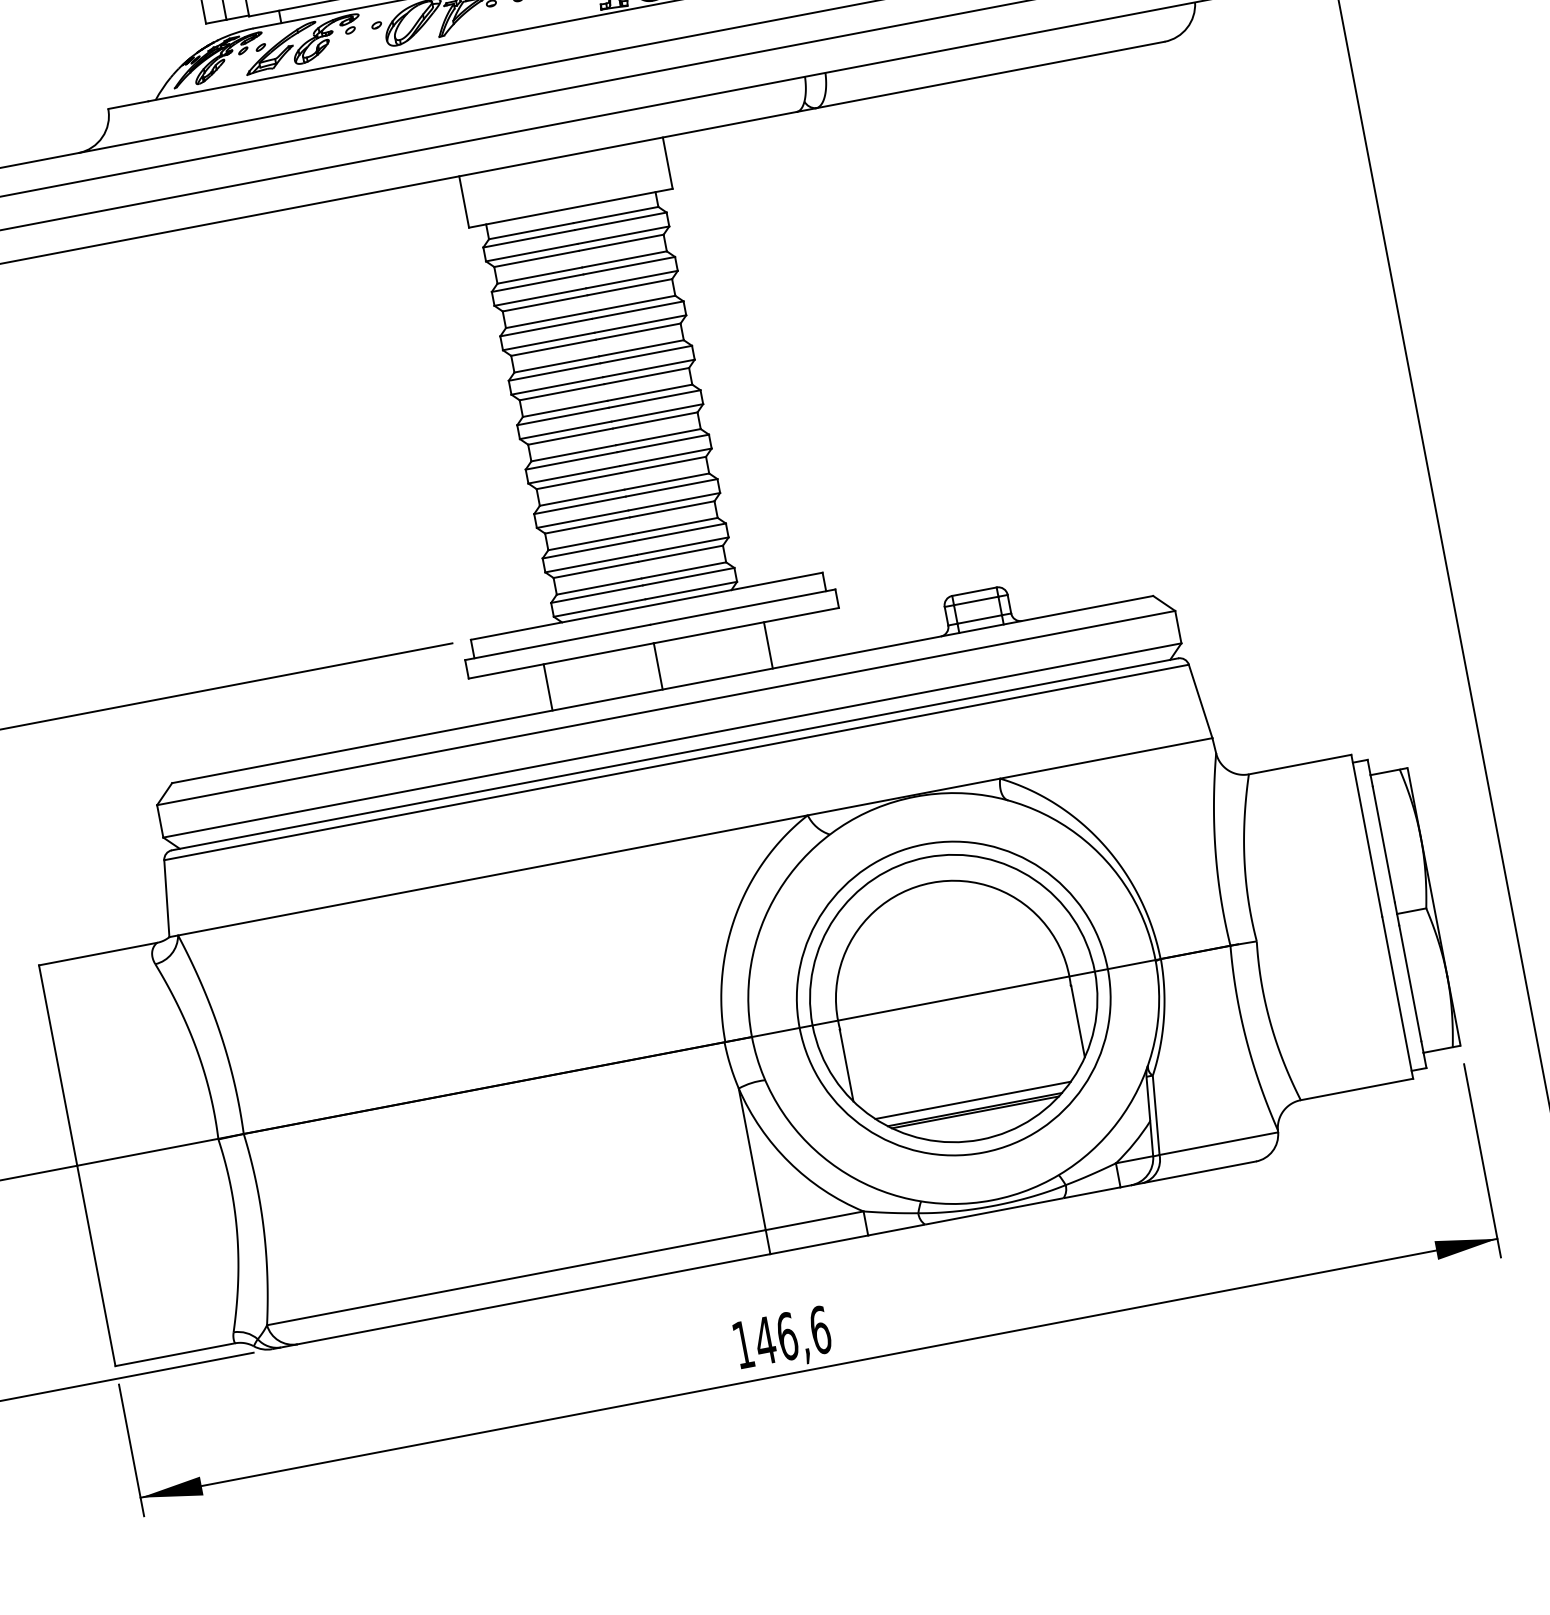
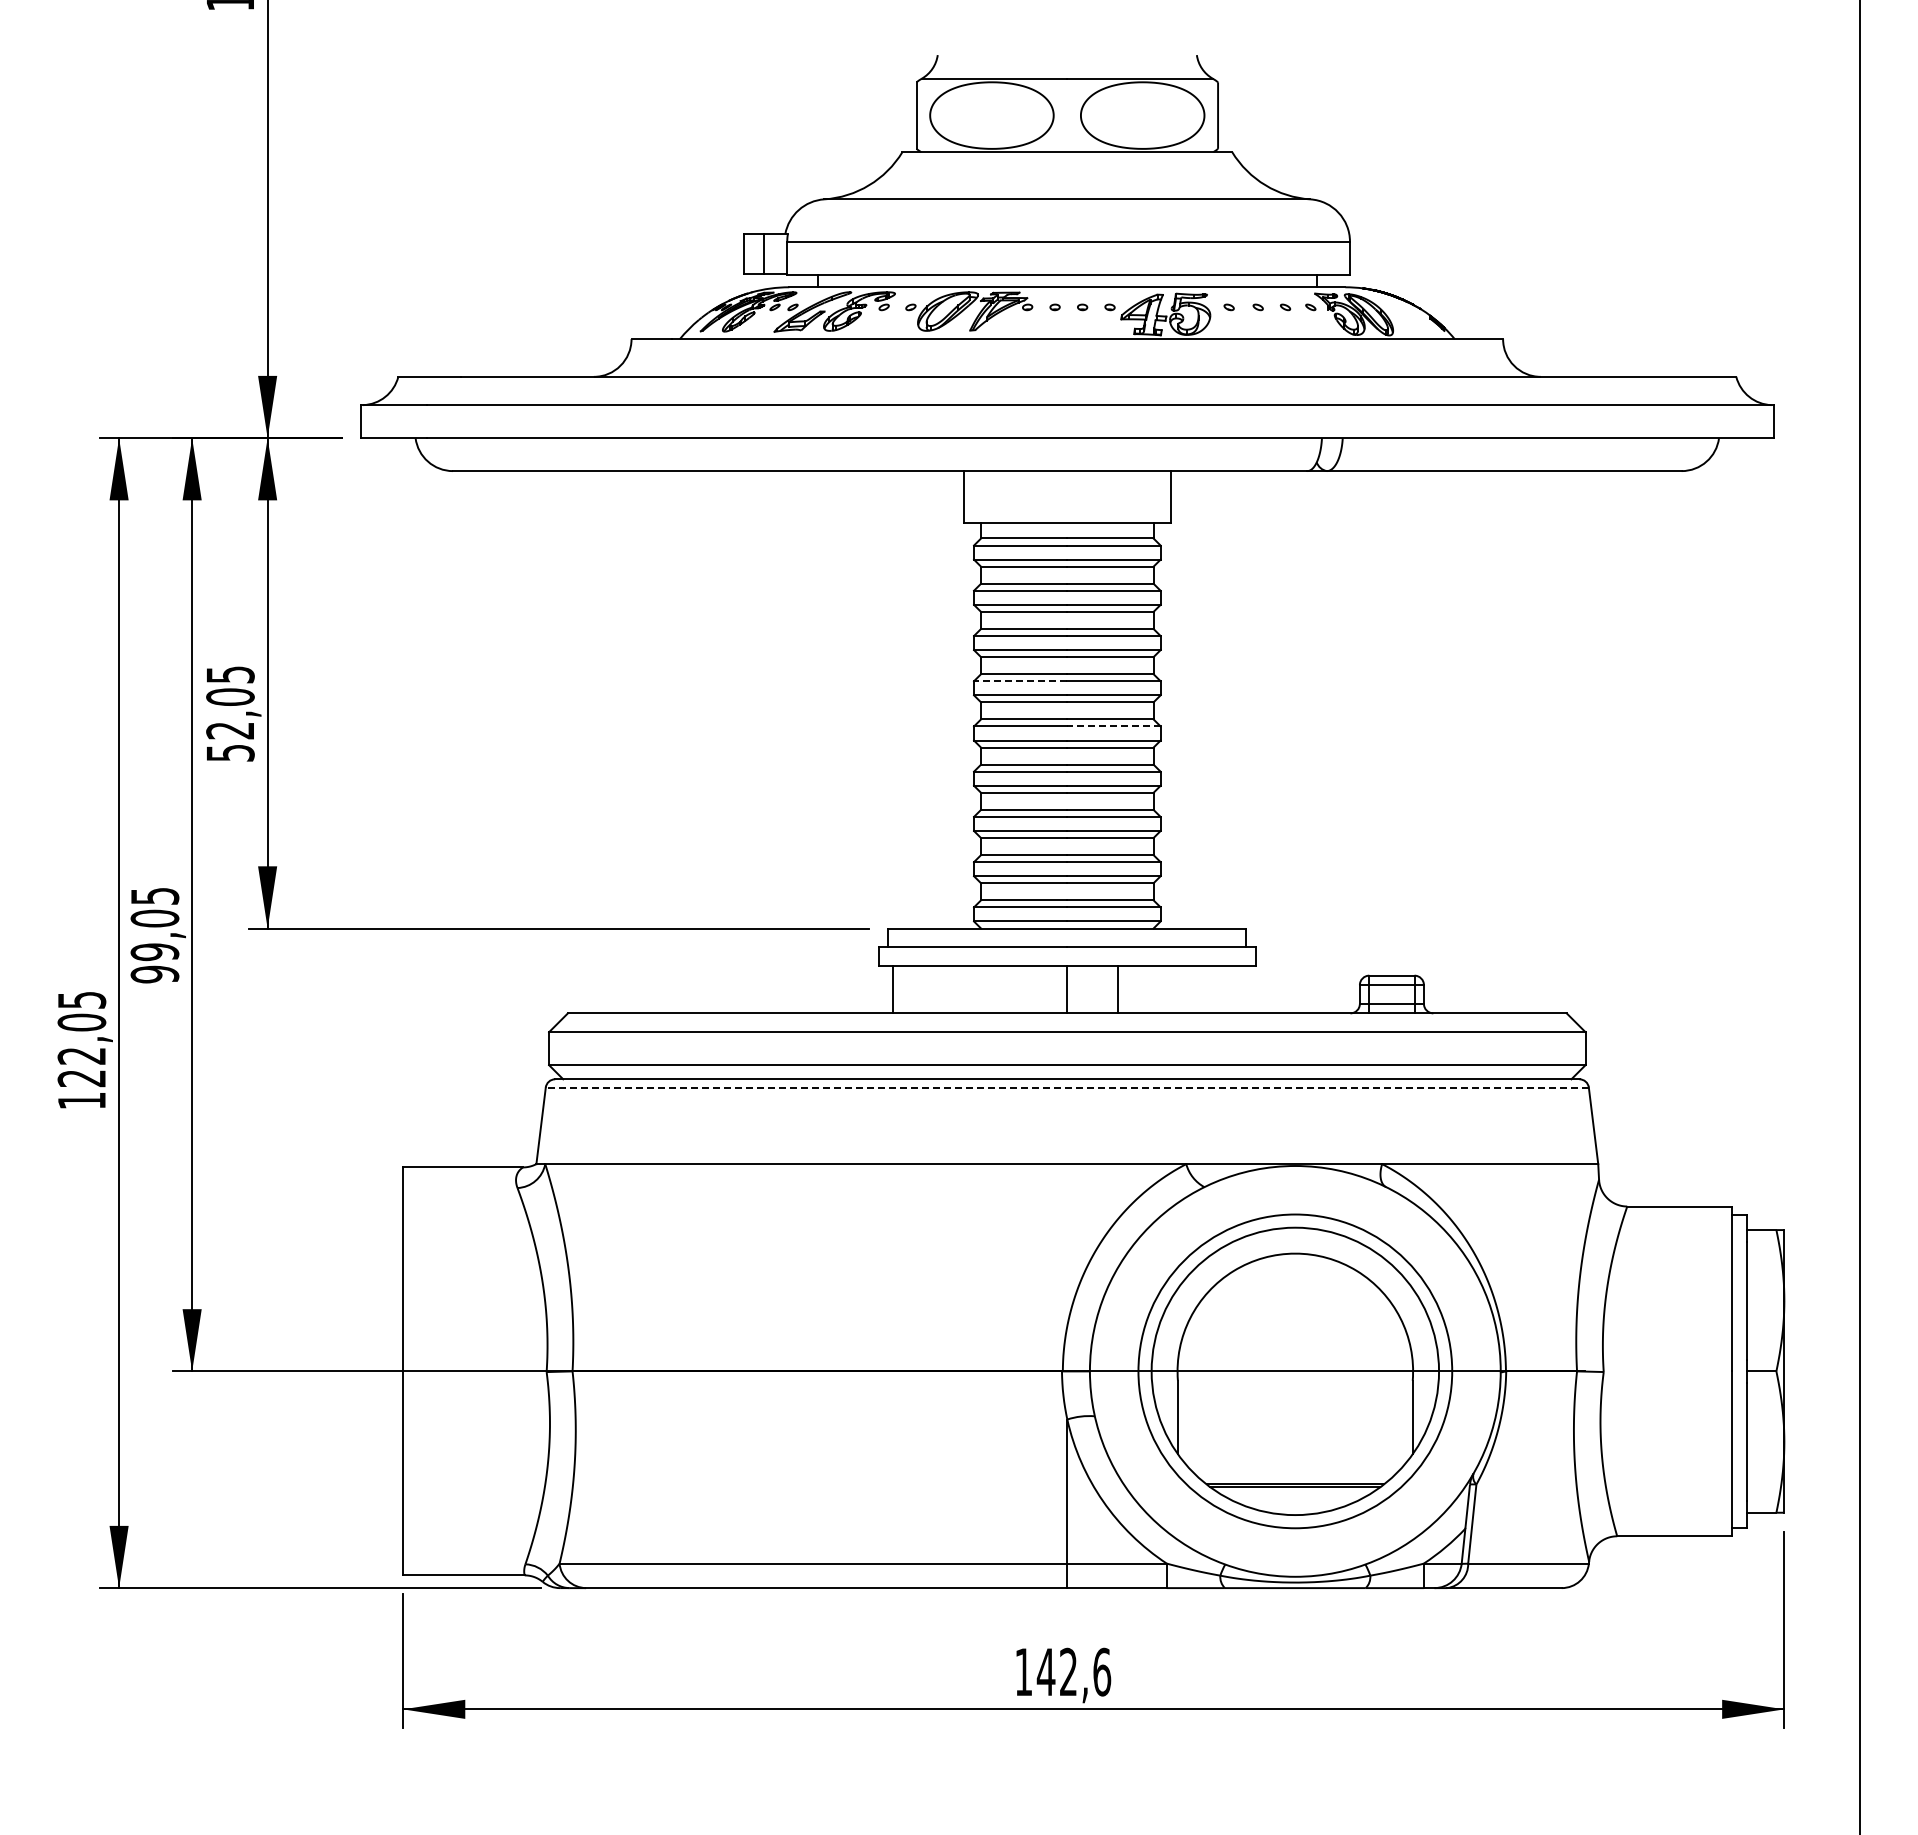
line: (554, 372) -> (1020, 681), solid -> dashed
line: (654, 399) -> (1113, 726), solid -> dashed
line: (768, 645) -> (1118, 989), moved
line: (548, 687) -> (893, 989), moved
line: (676, 762) -> (1067, 1087), solid -> dashed
line: (972, 1100) -> (1294, 1475), removed
text: (787, 1335) -> (1068, 1671), 146,6 -> 142,6

